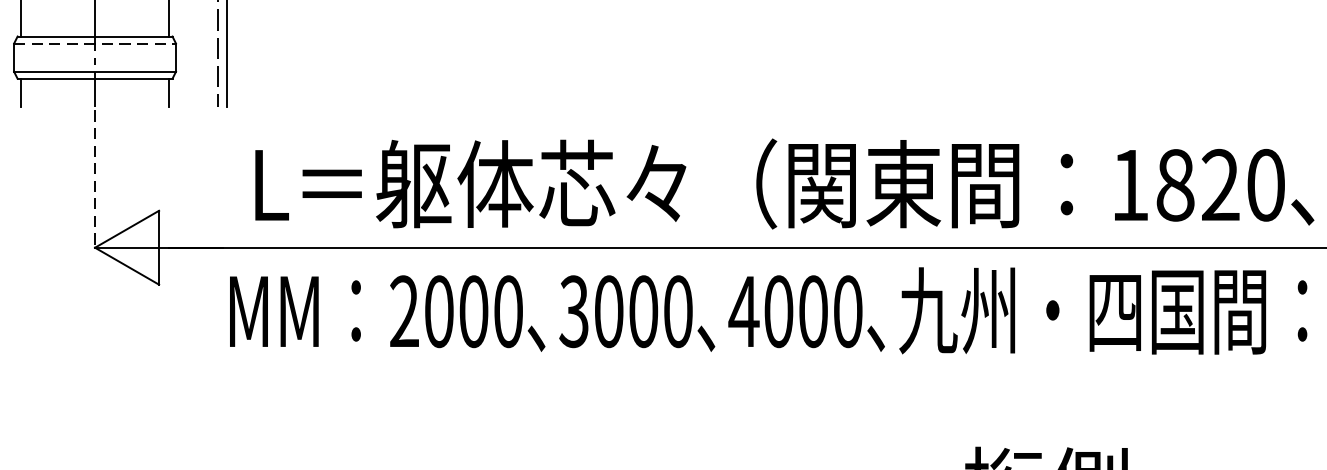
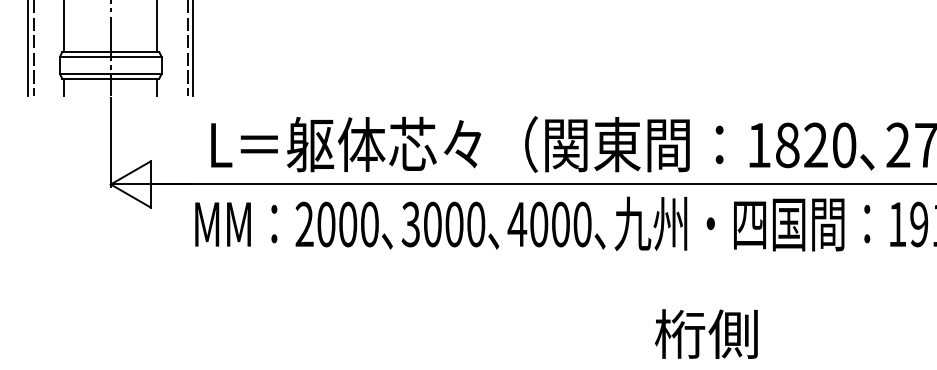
line: (94, 43) -> (110, 56), dashed -> solid
line: (94, 182) -> (110, 143), dashed -> solid

